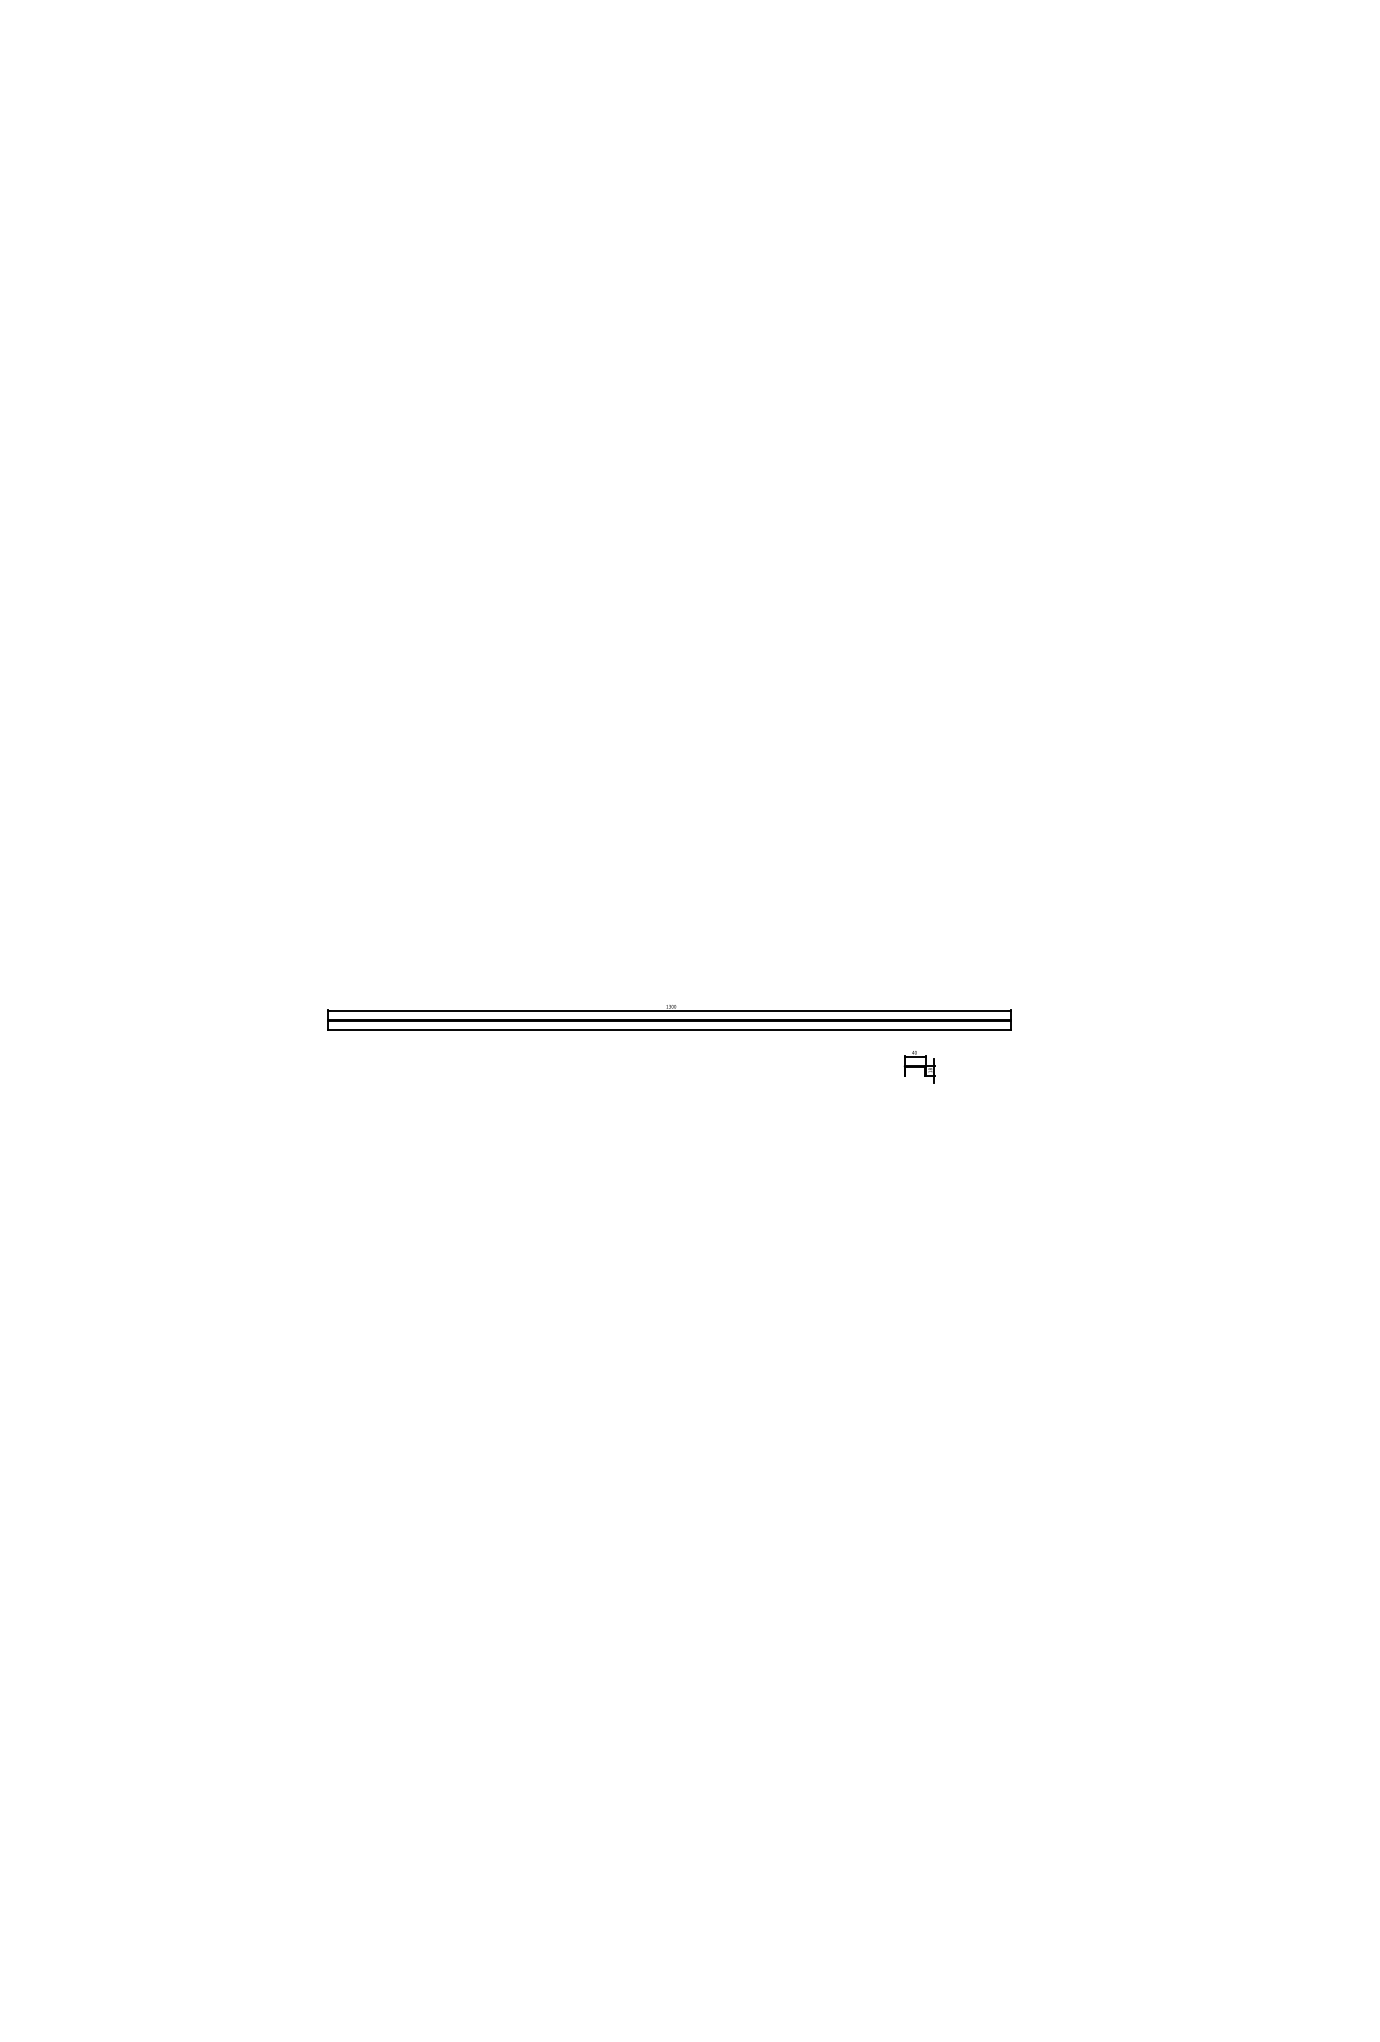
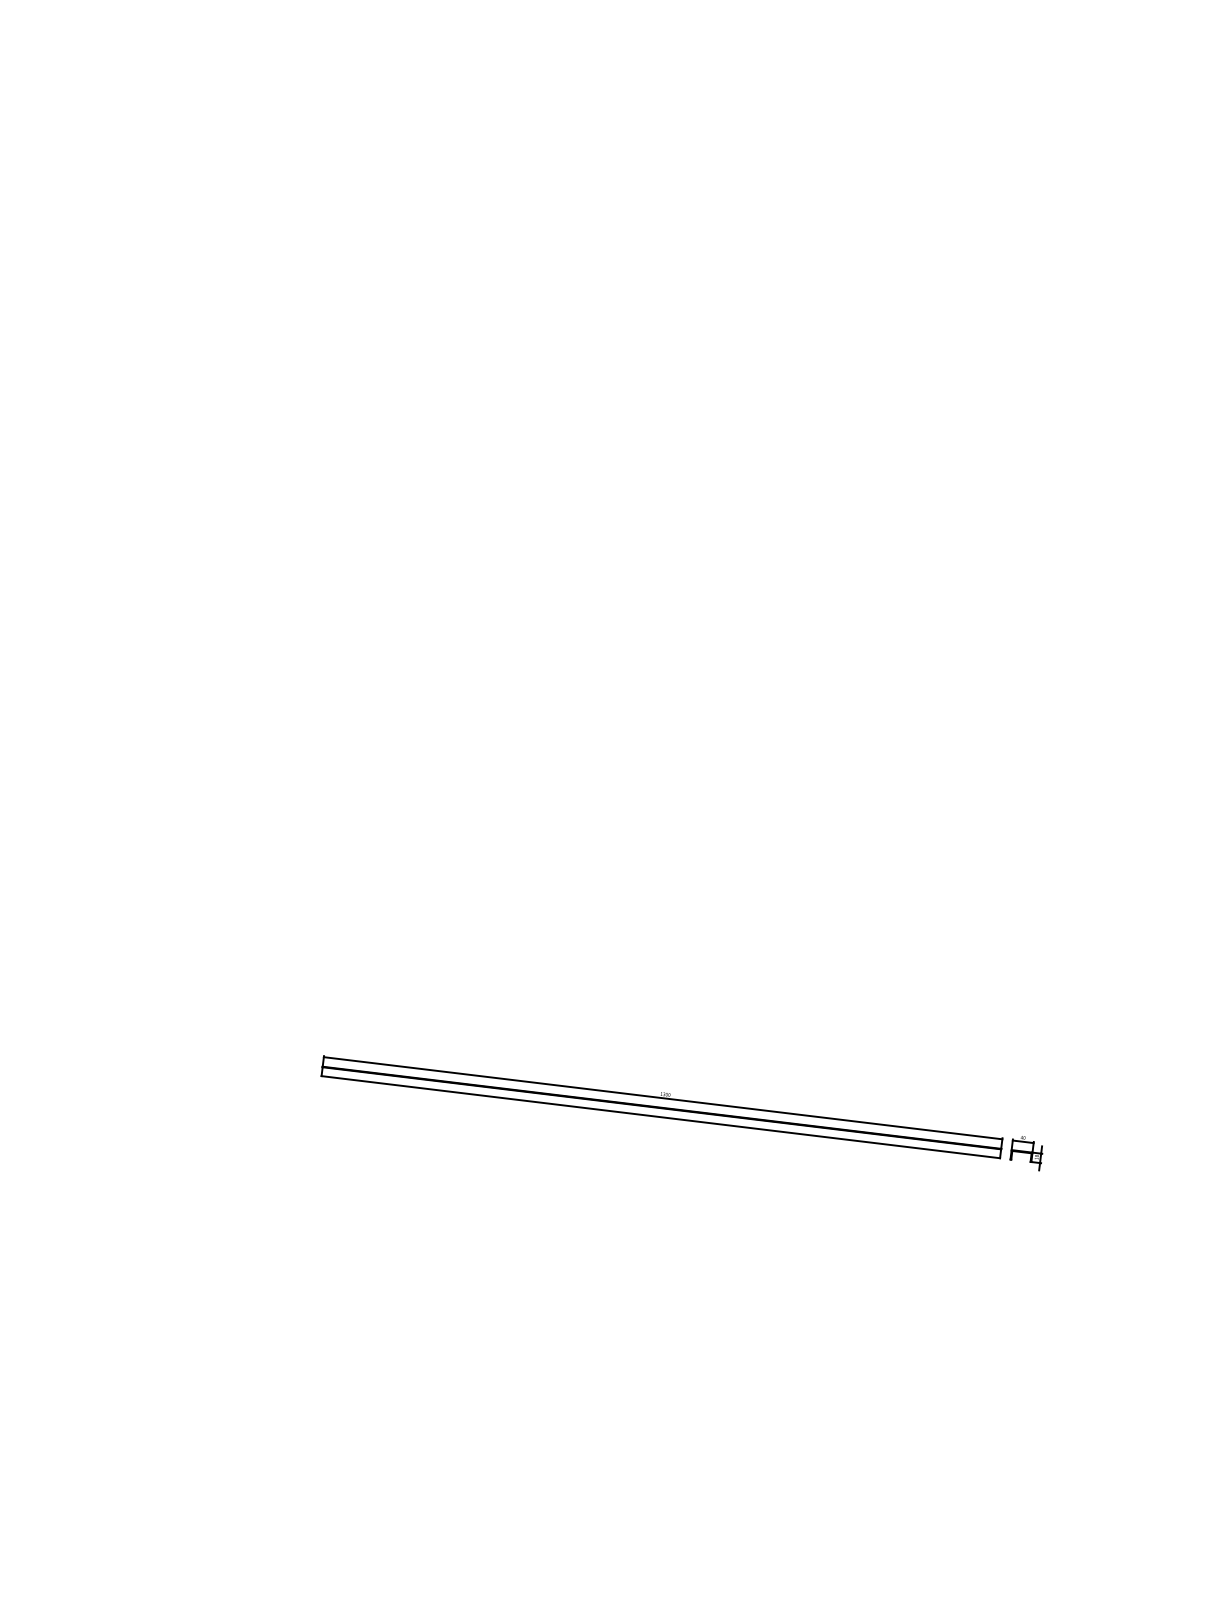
part: (919, 1067) -> (1026, 1153), moved

